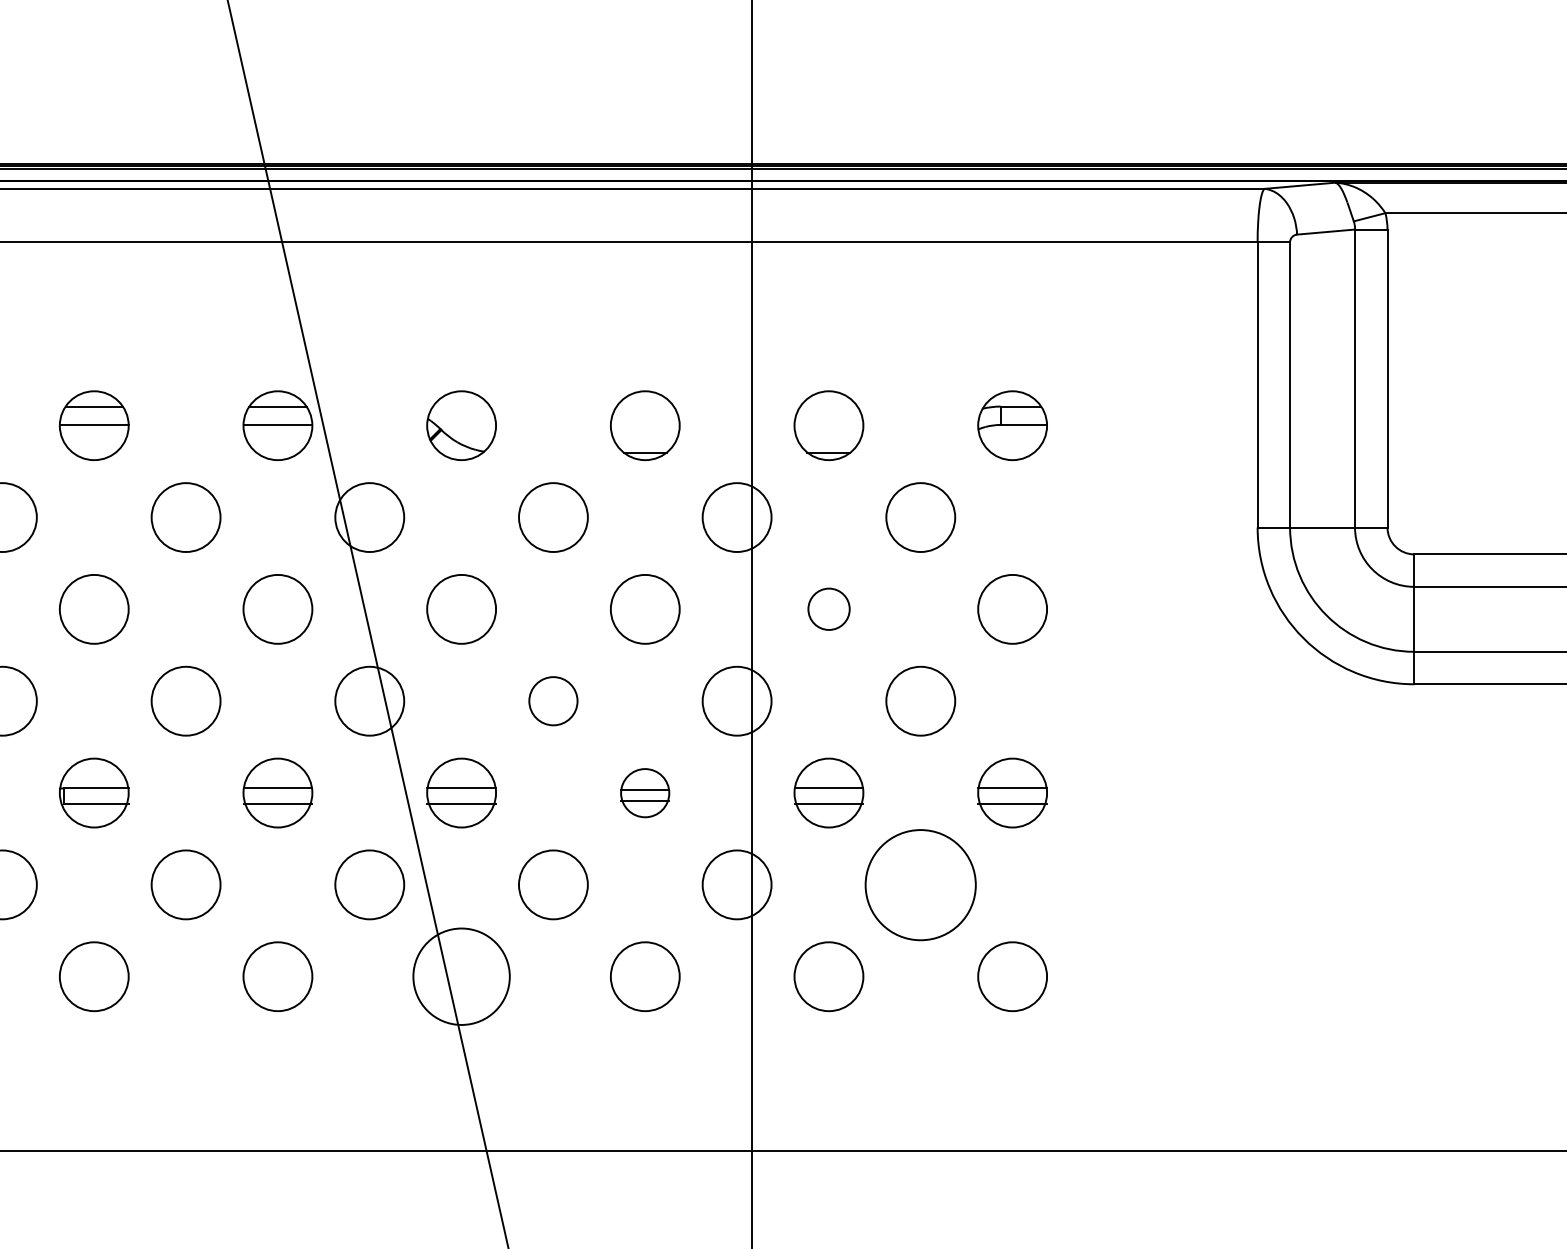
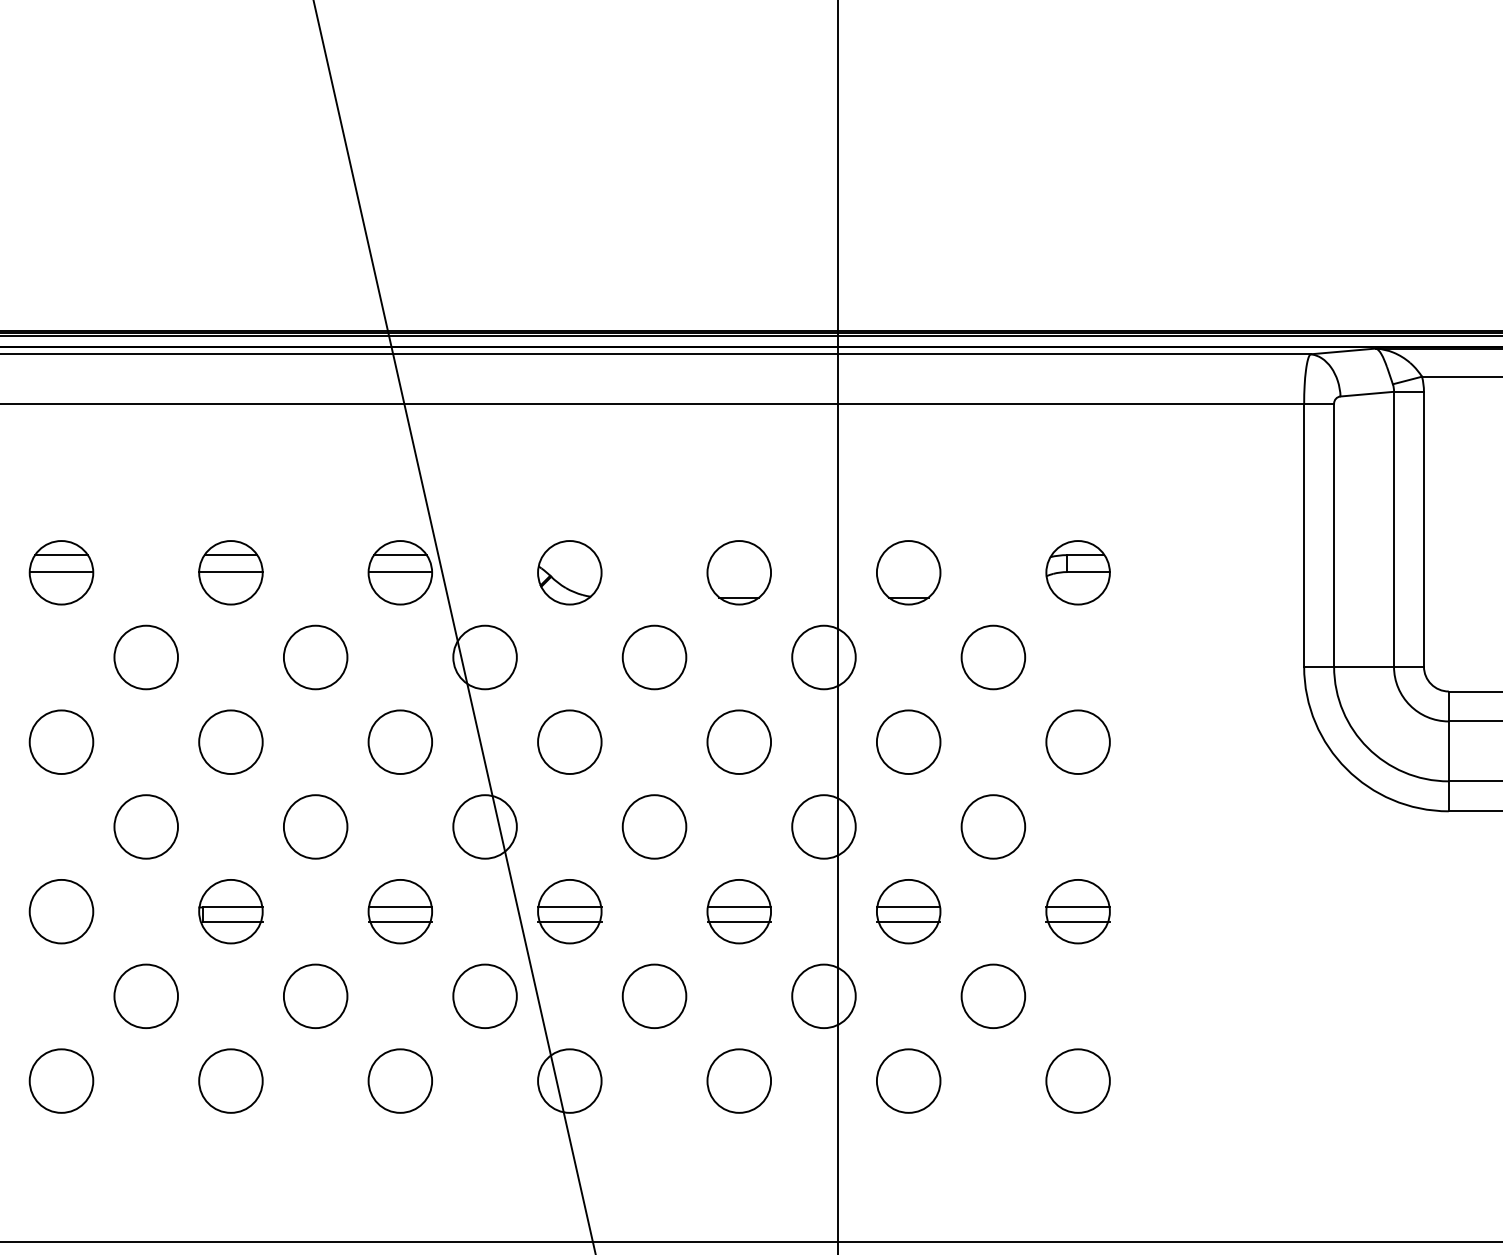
circle: (828, 608) -> (908, 741), size x1.67
circle: (553, 700) -> (654, 826), size x1.43
part: (644, 792) -> (738, 911), size x1.43
circle: (920, 883) -> (993, 995), size x0.62
circle: (461, 976) -> (569, 1080), size x0.71

